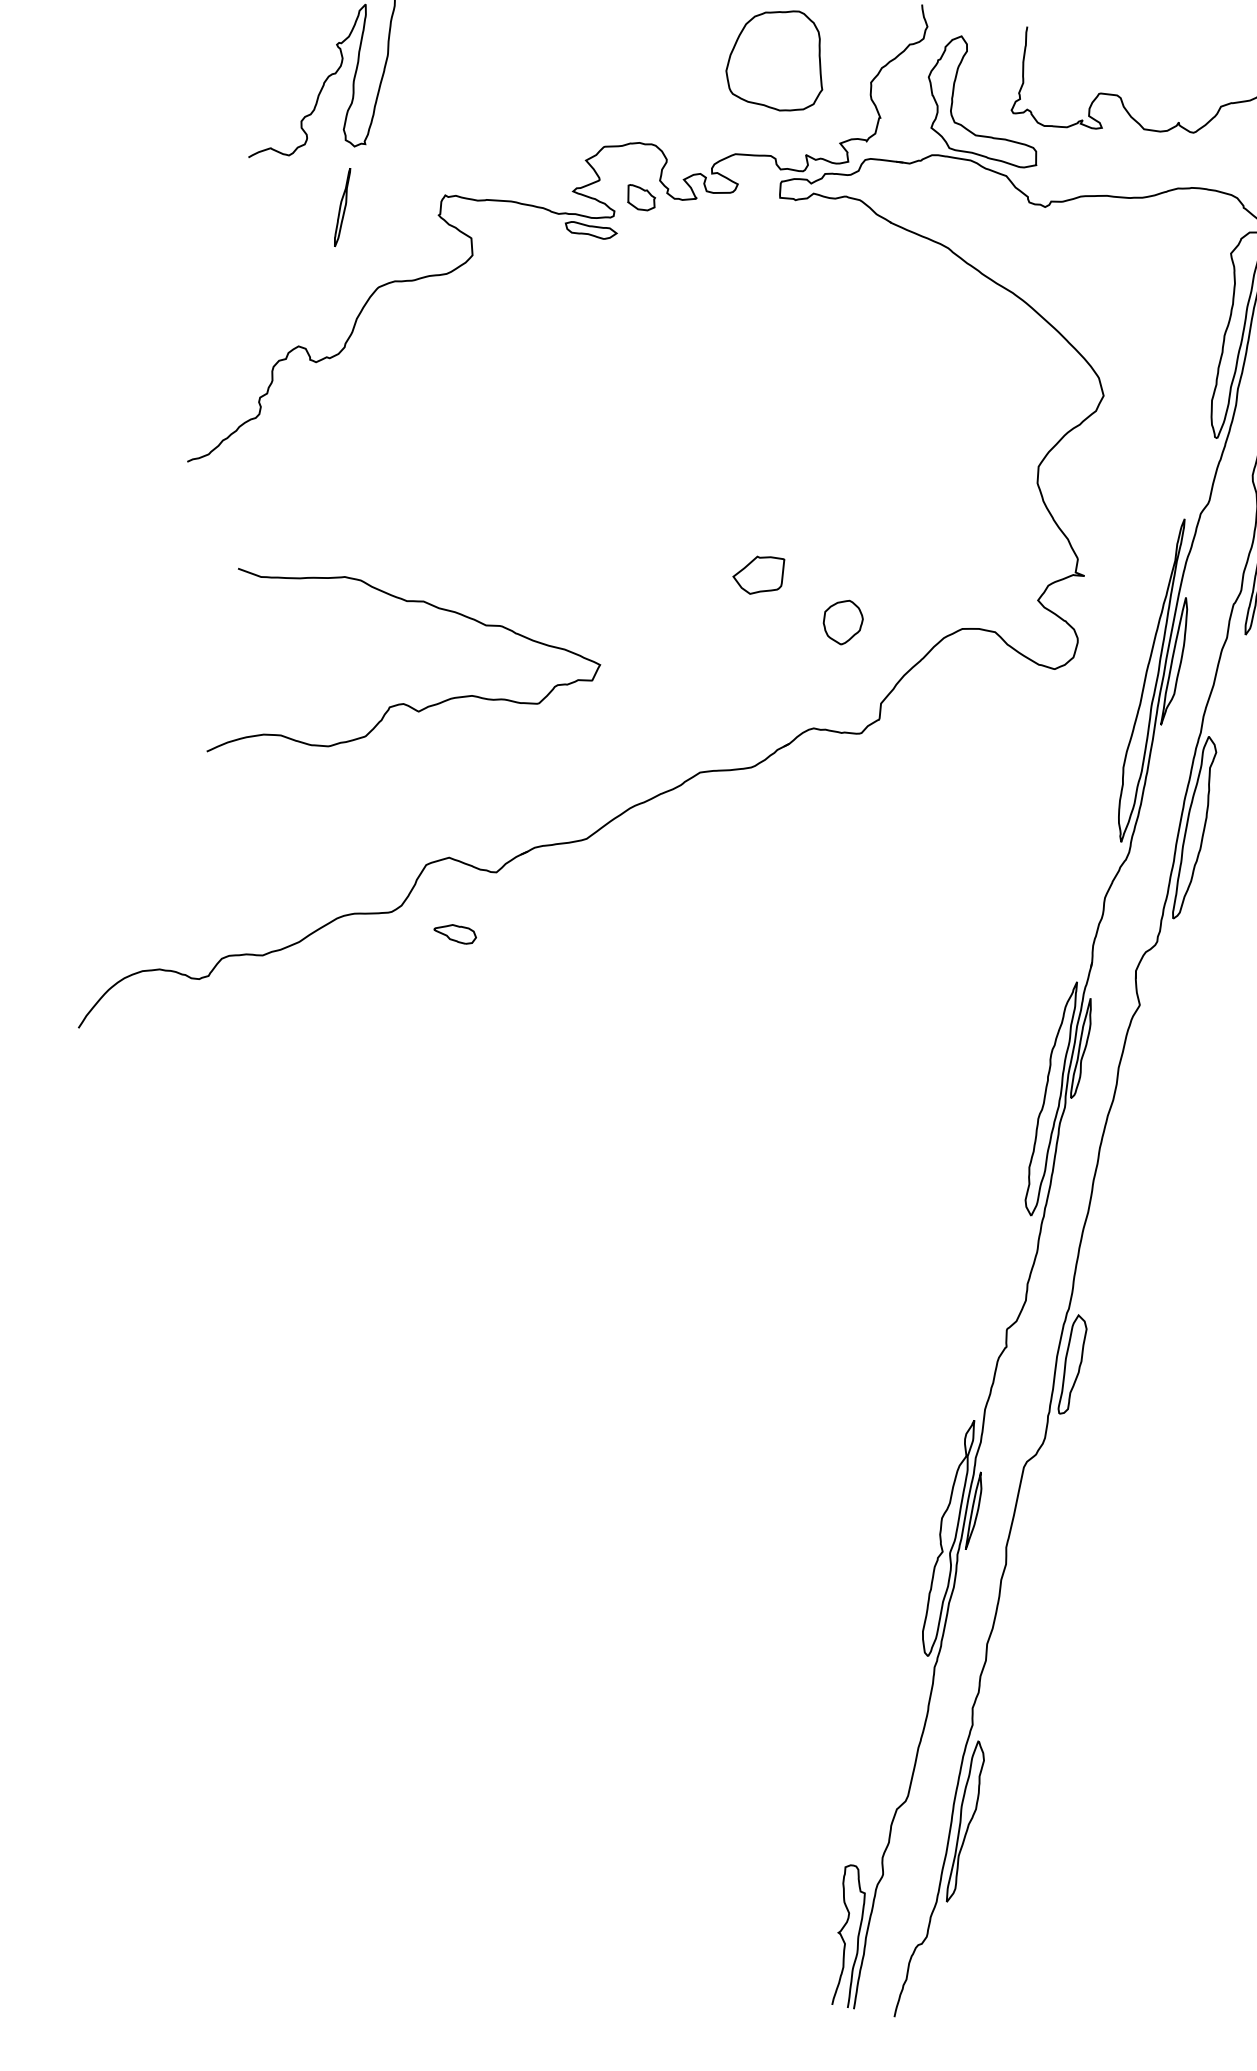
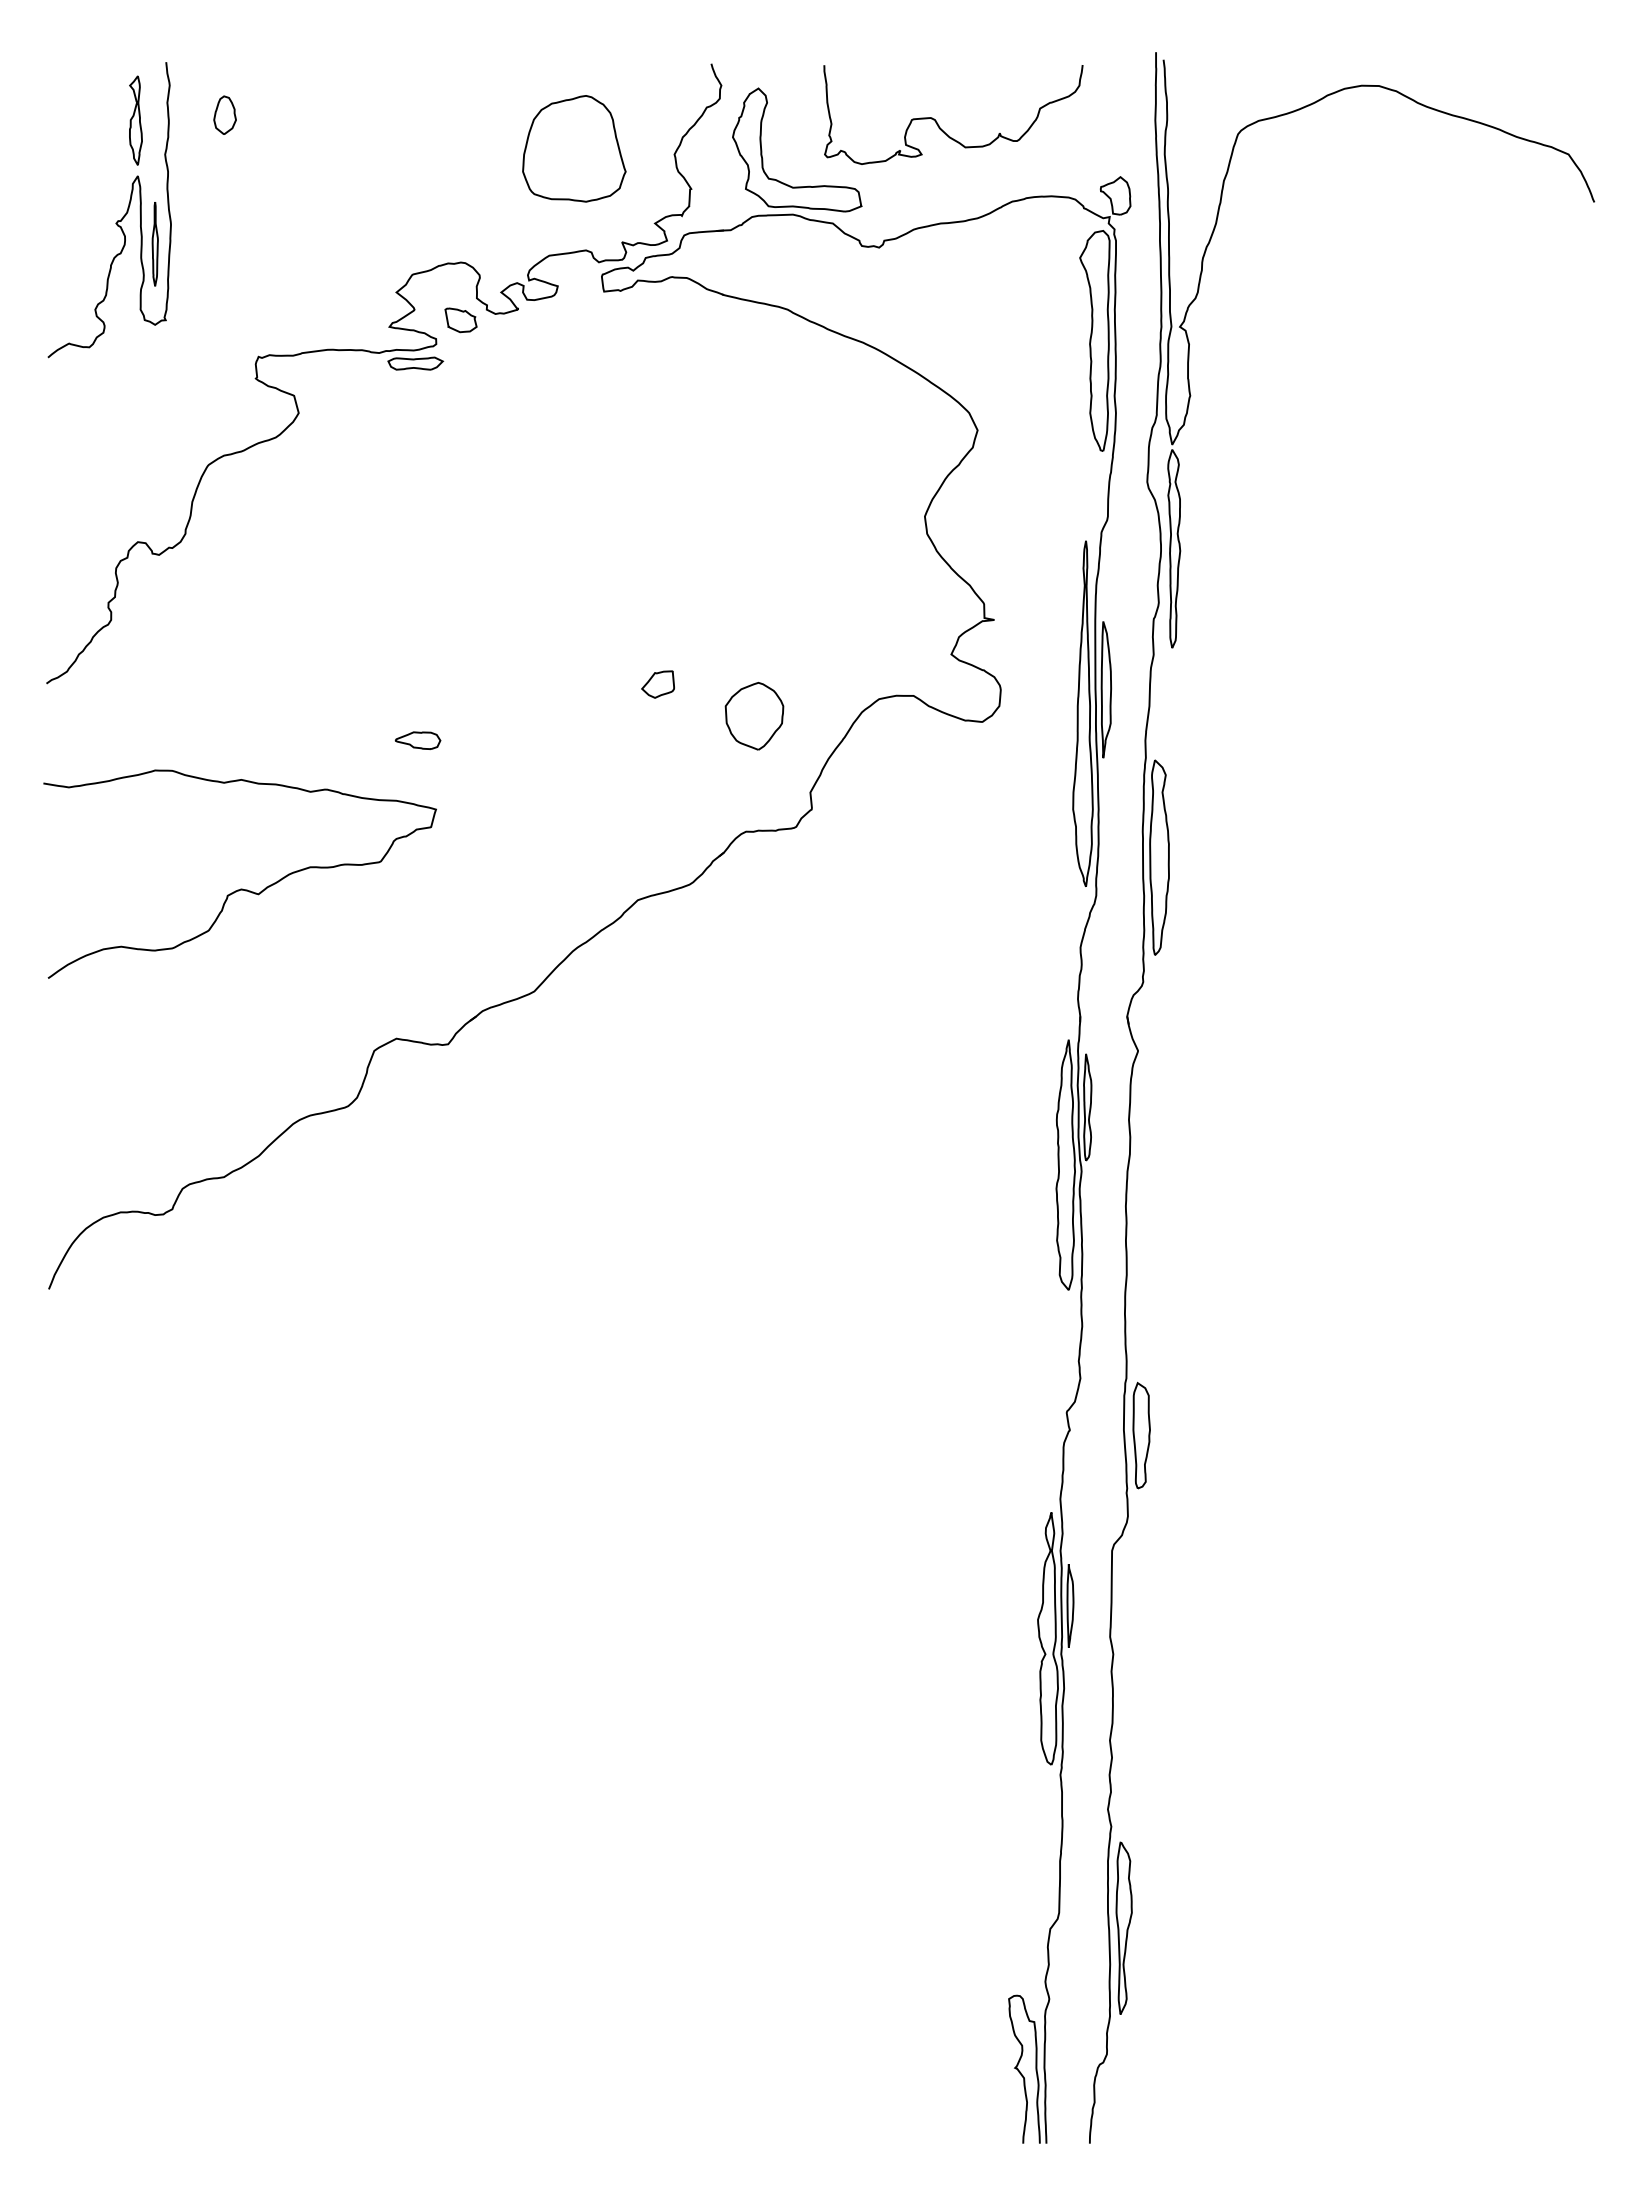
part: (341, 207) -> (154, 244), moved
part: (757, 574) -> (657, 684), size x0.62
part: (842, 622) -> (754, 716), size x1.43
curve: (402, 702) -> (240, 888), moved
part: (454, 933) -> (417, 740), moved

